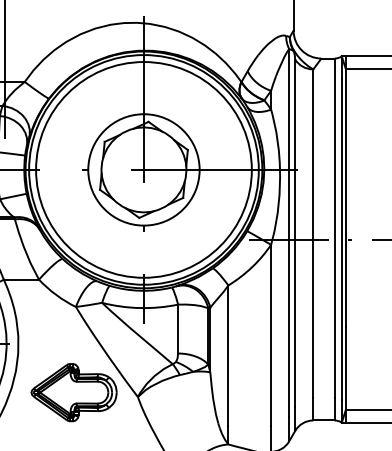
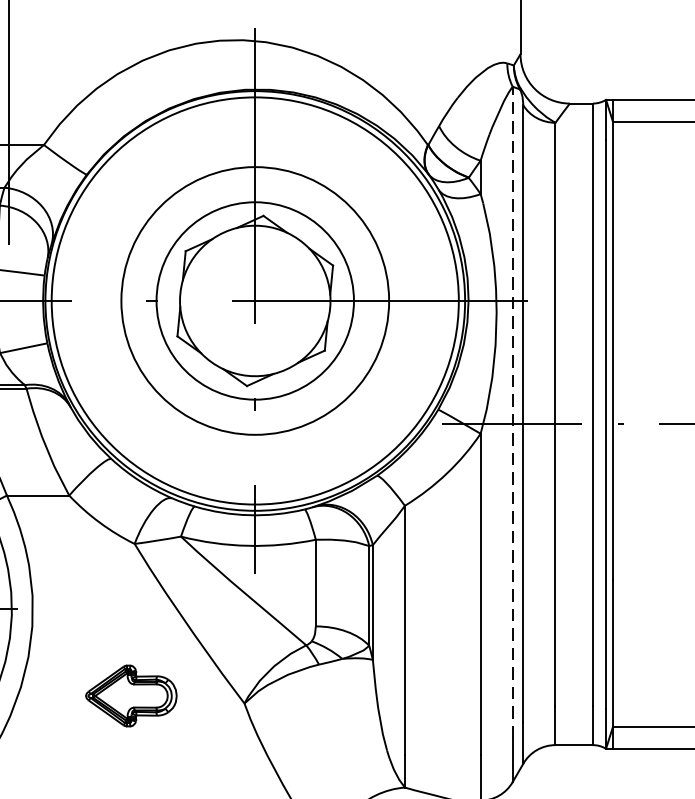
circle: (143, 169) -> (254, 300), size x0.7
line: (289, 232) -> (513, 411), solid -> dashed
part: (73, 392) -> (130, 695), size x0.6

